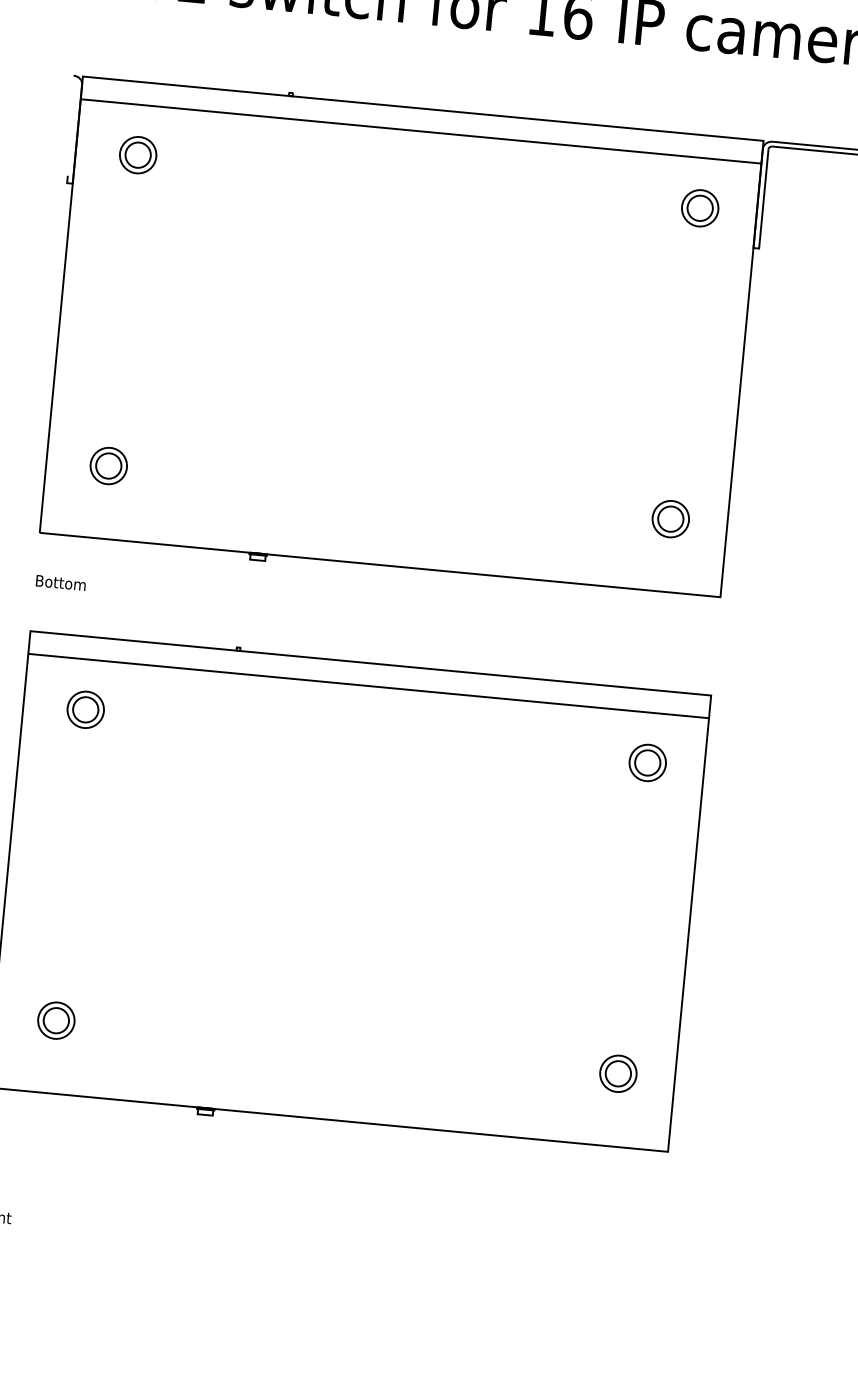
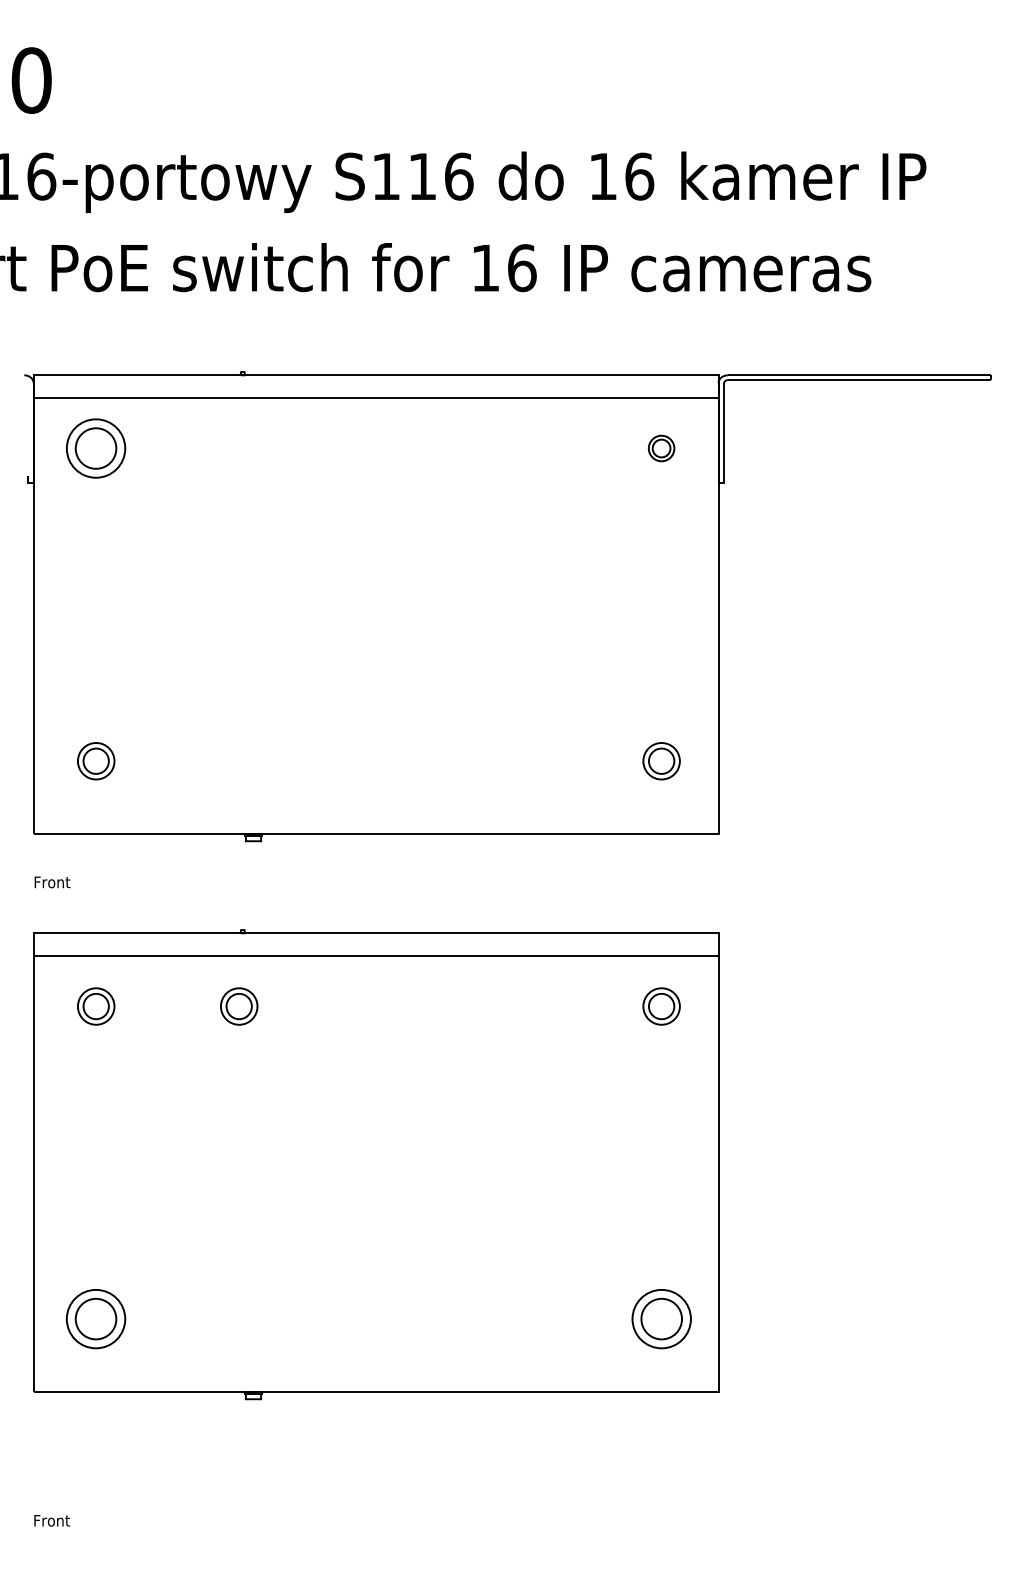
part: (138, 155) -> (96, 448), size x1.6
part: (700, 208) -> (661, 448), size x0.7
text: (61, 583) -> (60, 882), Bottom -> Front
part: (228, 723) -> (239, 1006), added
part: (56, 1020) -> (96, 1319), size x1.6
part: (618, 1074) -> (661, 1319), size x1.6

